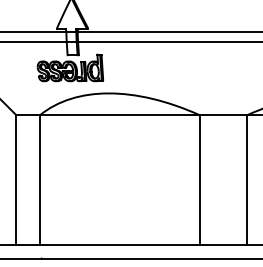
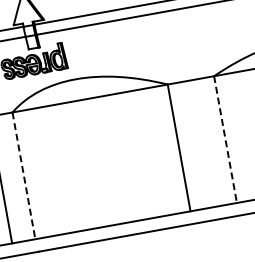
line: (40, 180) -> (24, 175), solid -> dashed
line: (247, 180) -> (225, 139), solid -> dashed

